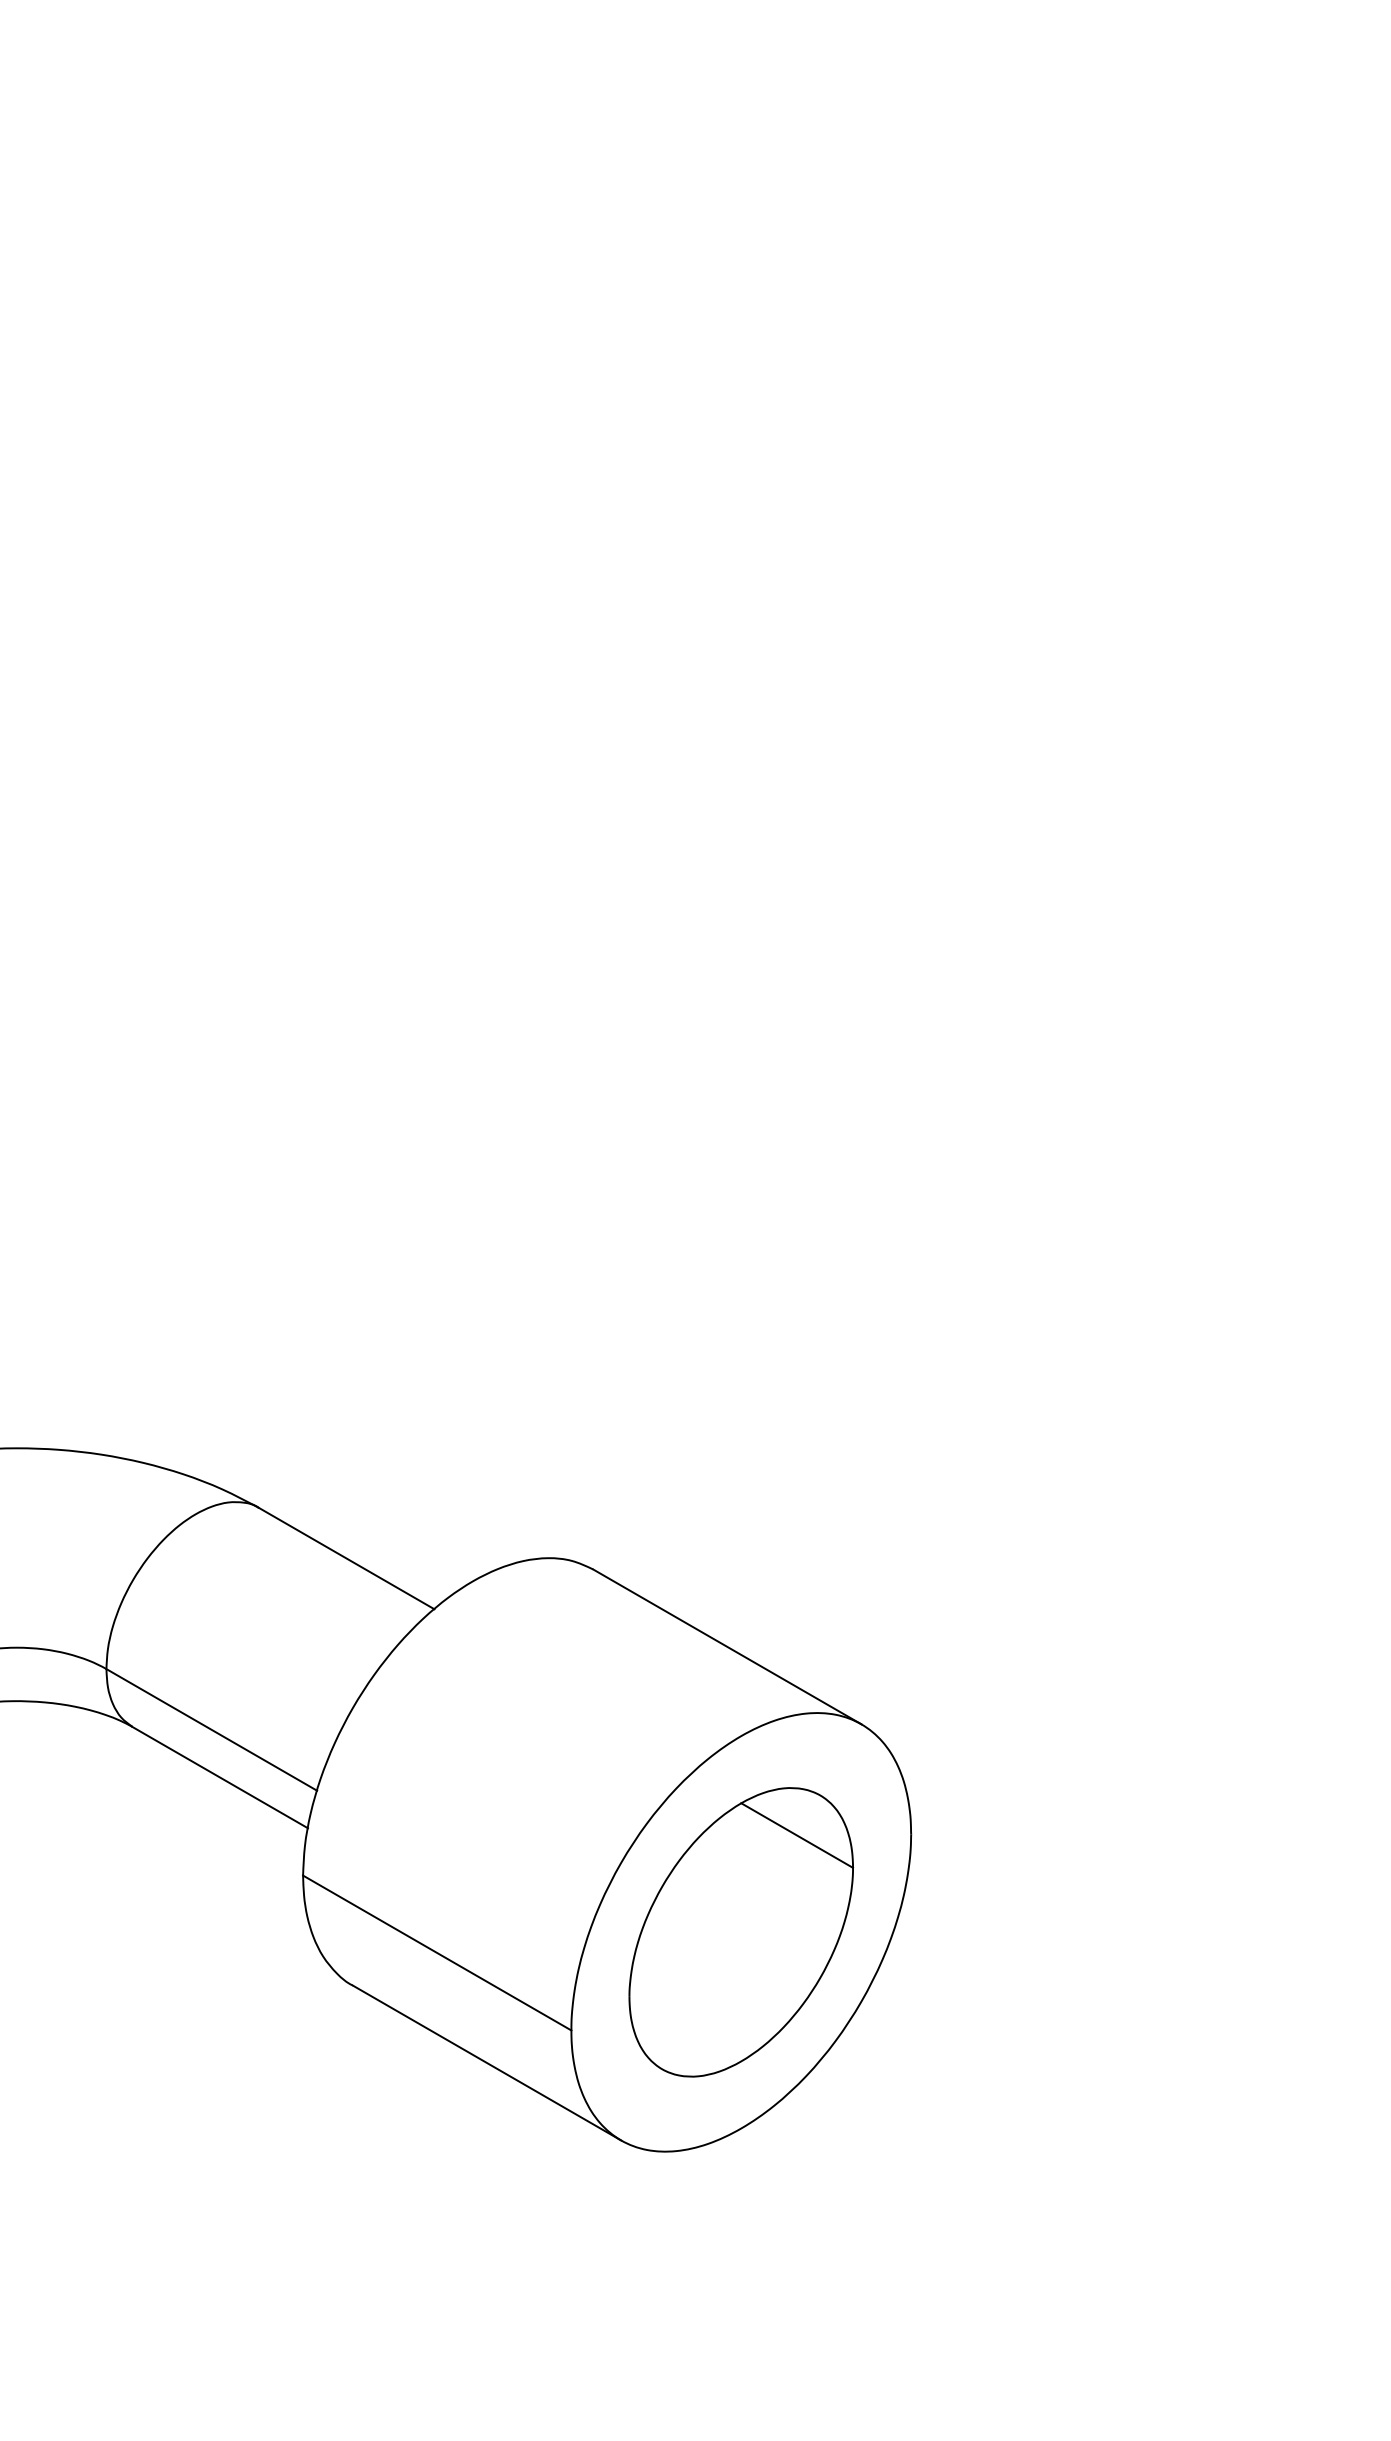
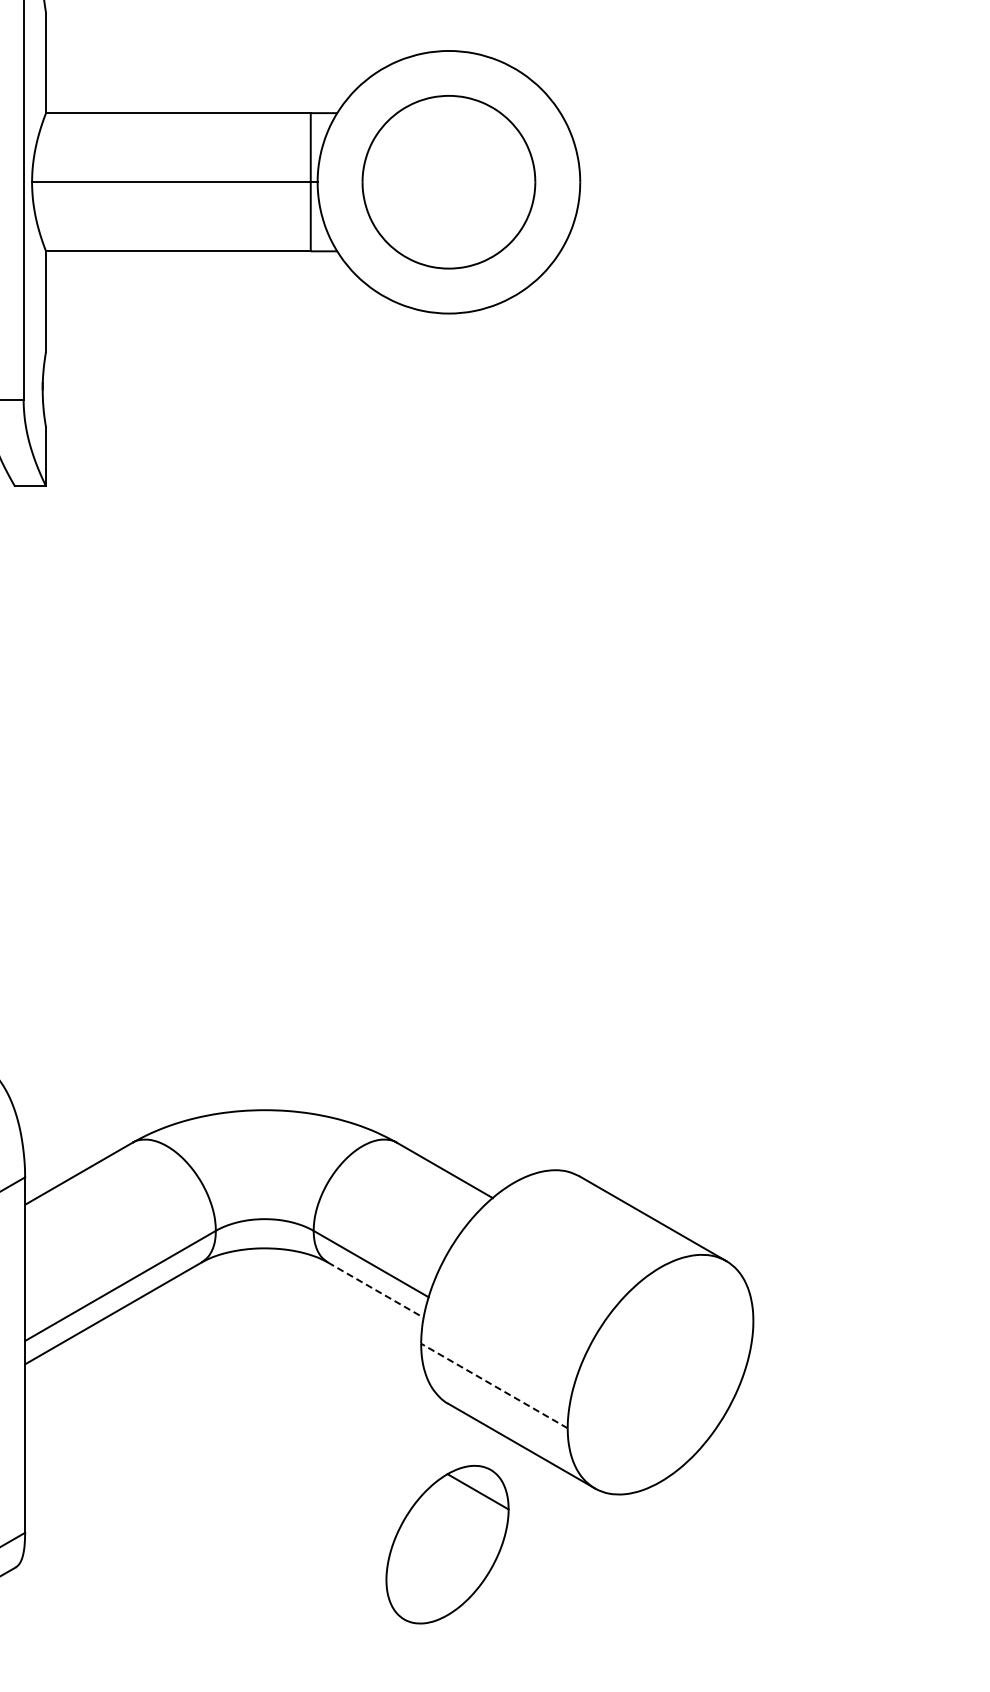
line: (221, 1778) -> (376, 1290), solid -> dashed
part: (741, 1931) -> (447, 1544), moved
line: (437, 1953) -> (494, 1386), solid -> dashed

